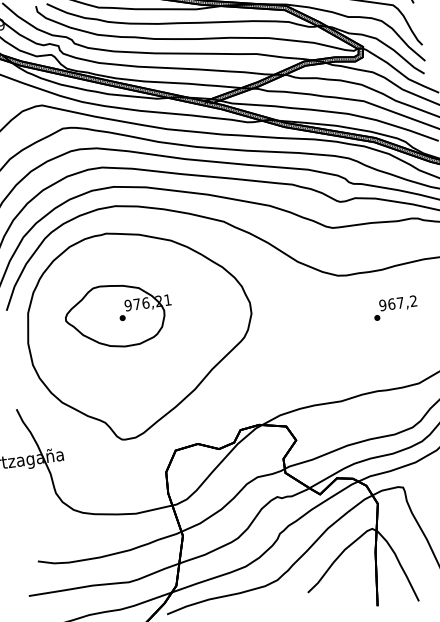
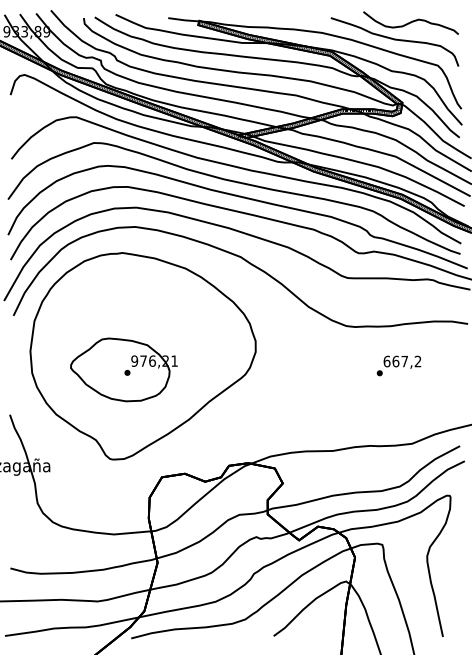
text: (382, 305) -> (386, 361), 967,2 -> 667,2
part: (118, 315) -> (123, 369), moved

